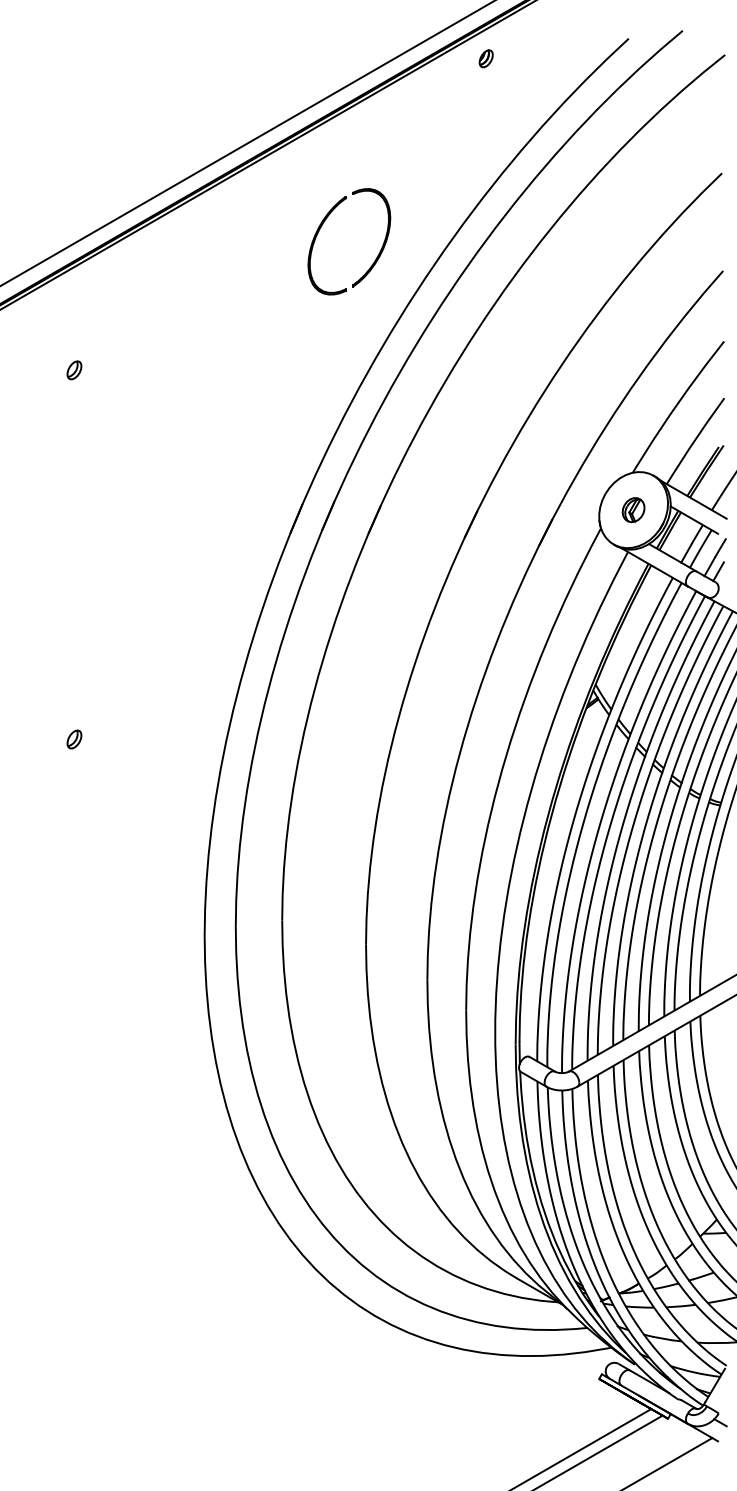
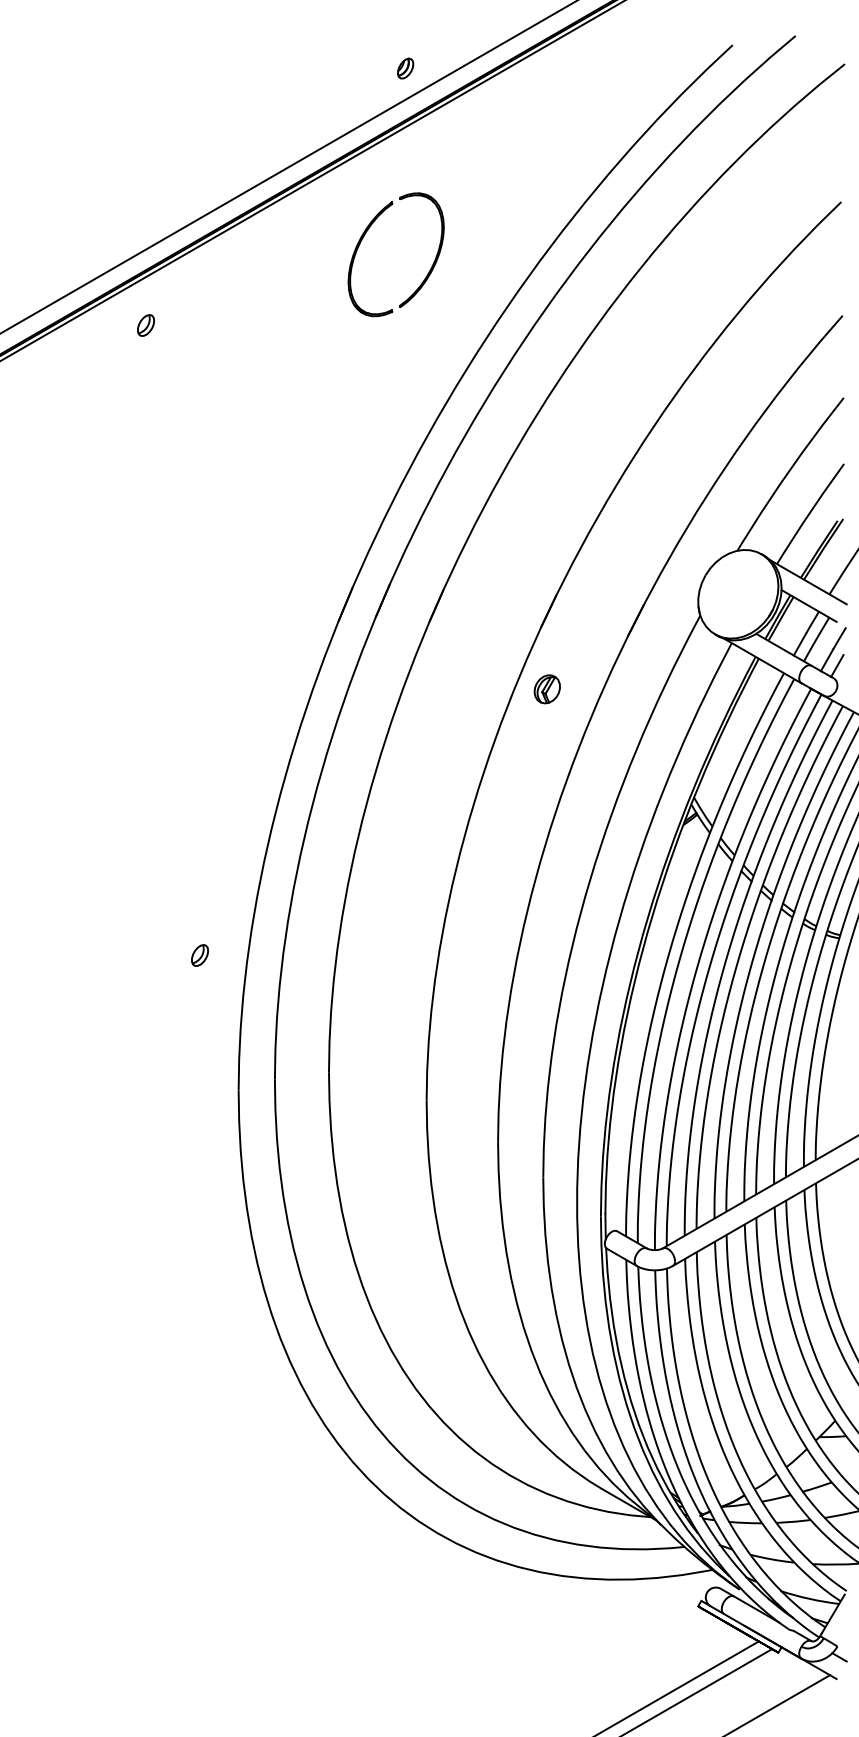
part: (486, 58) -> (405, 68), moved
part: (321, 227) -> (363, 238), moved
part: (74, 370) -> (145, 325), moved
part: (632, 510) -> (546, 689), moved
part: (74, 739) -> (199, 955), moved

